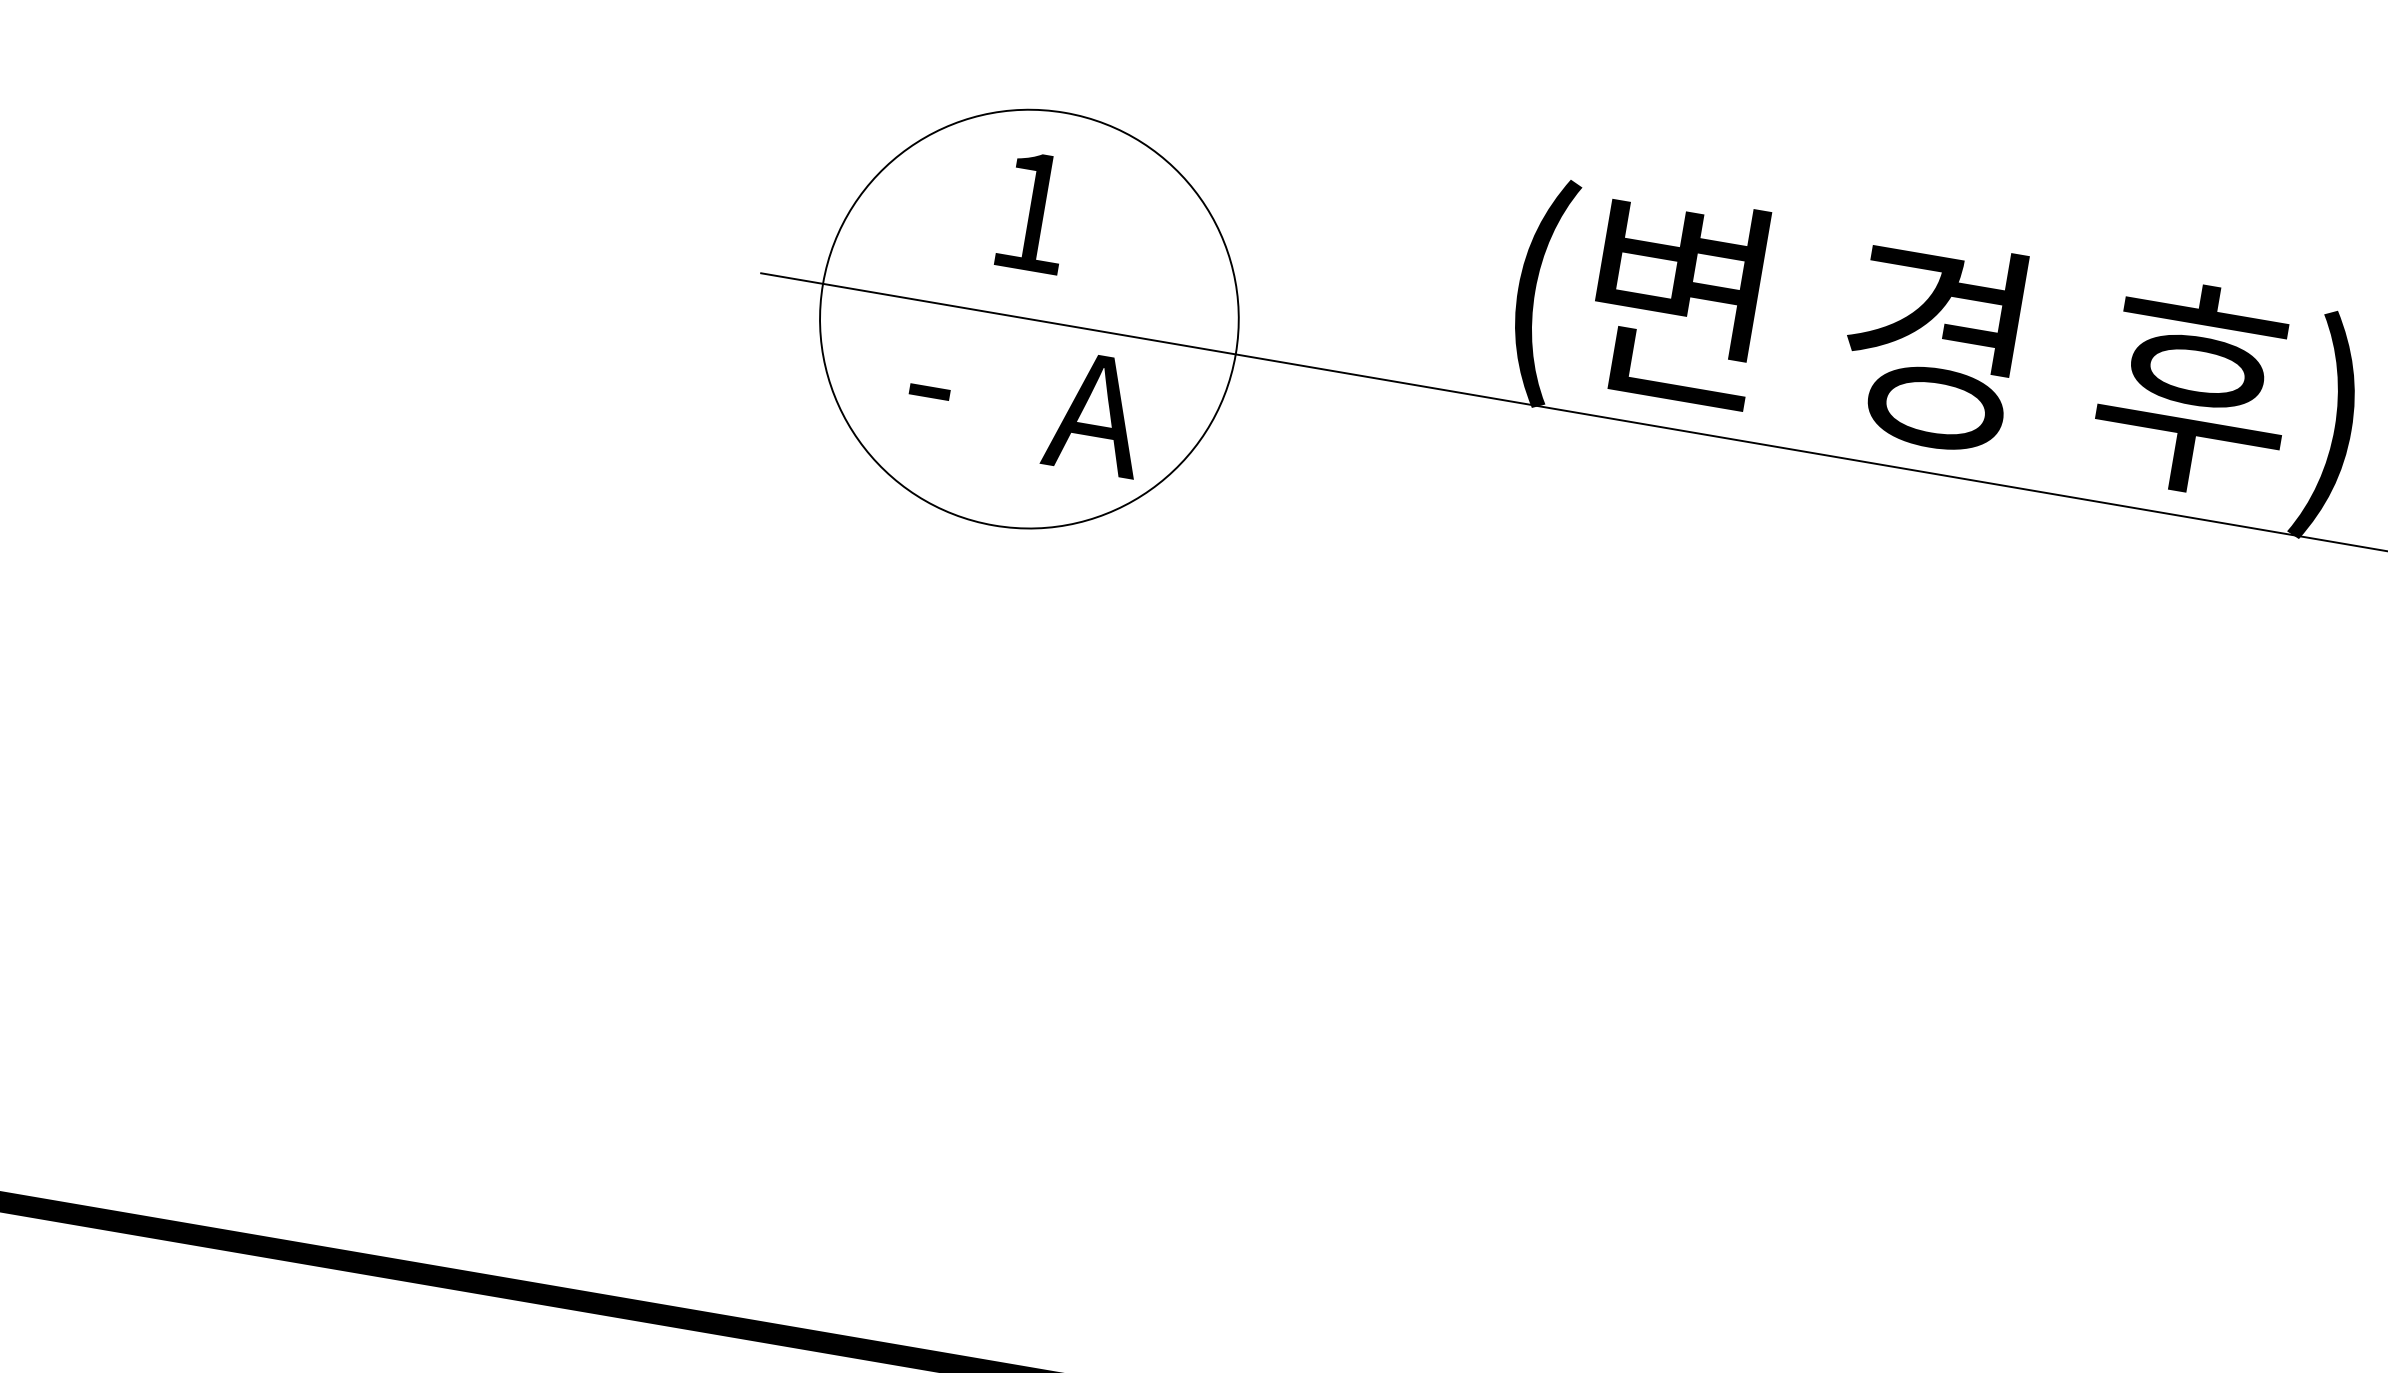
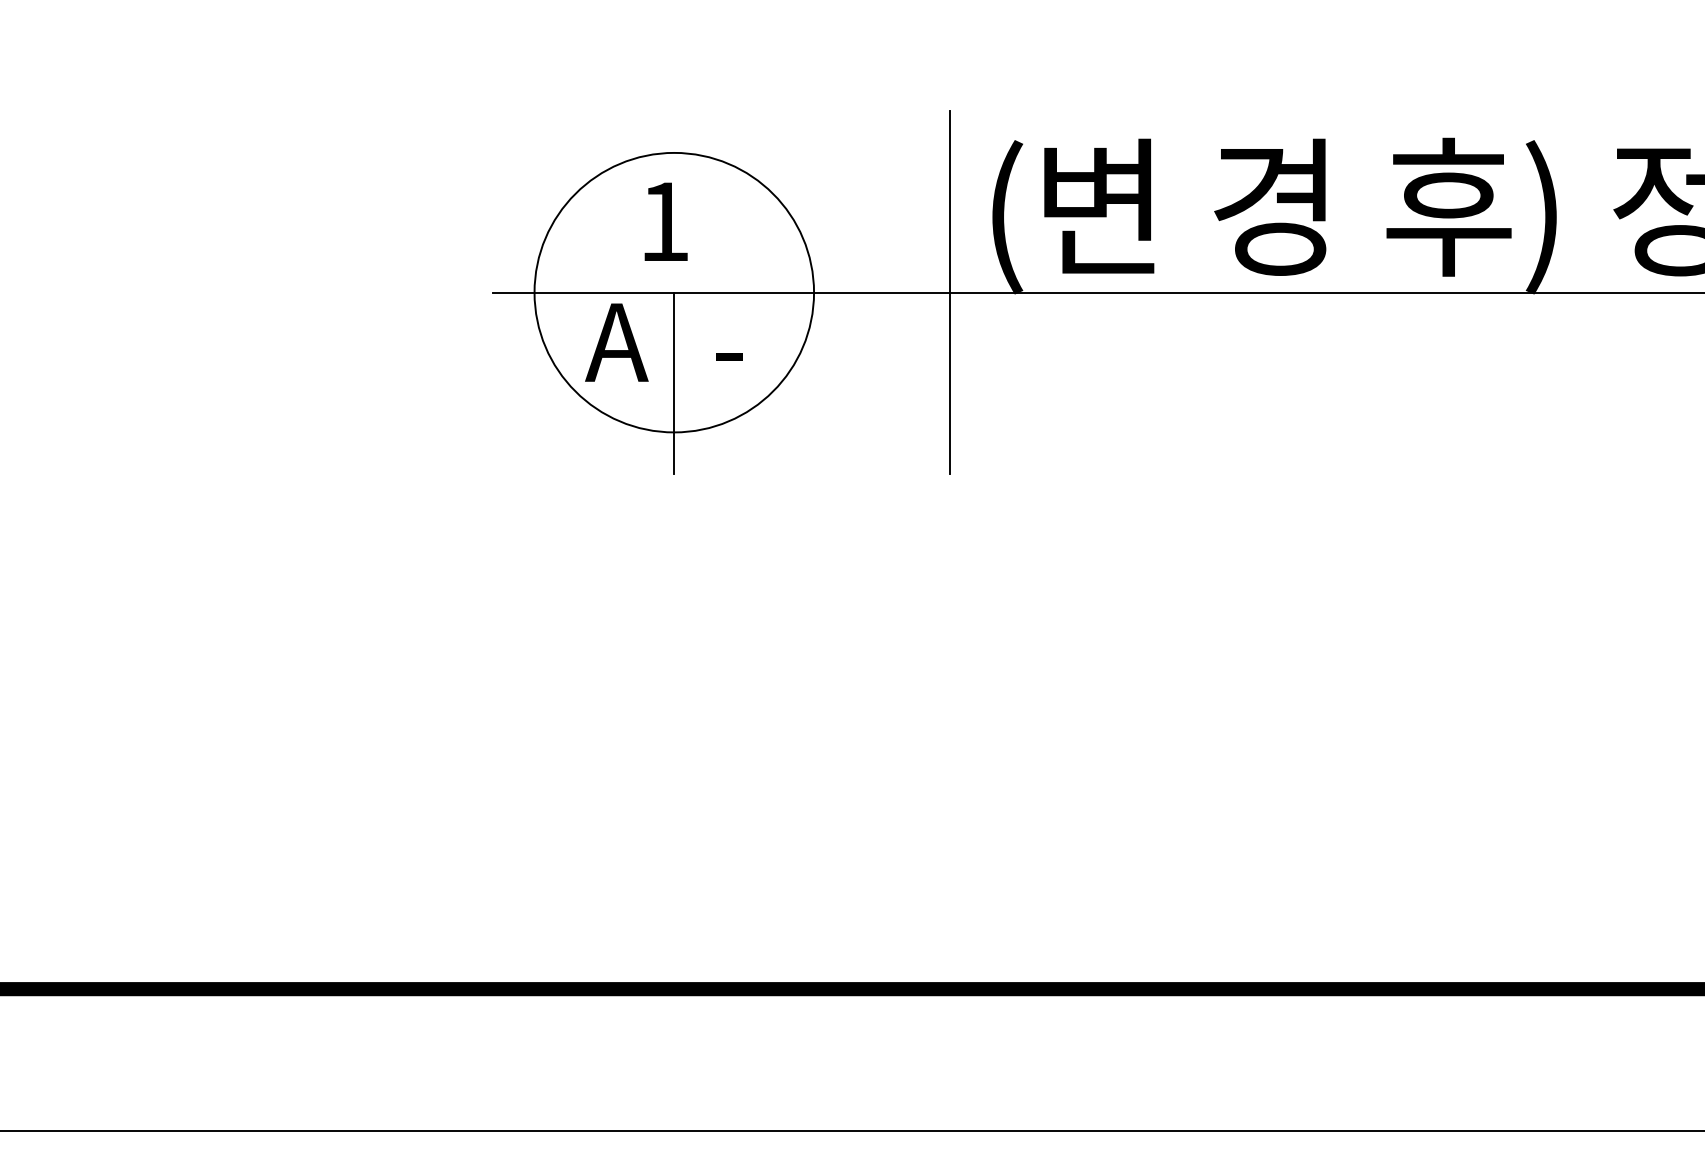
text: (931, 378) -> (616, 342), - -> A
line: (1437, 388) -> (950, 292), added
text: (1095, 413) -> (728, 347), A -> -
line: (1006, 453) -> (674, 383), added

